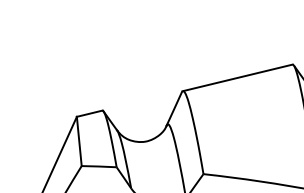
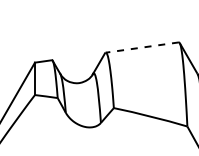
line: (237, 77) -> (142, 47), solid -> dashed

